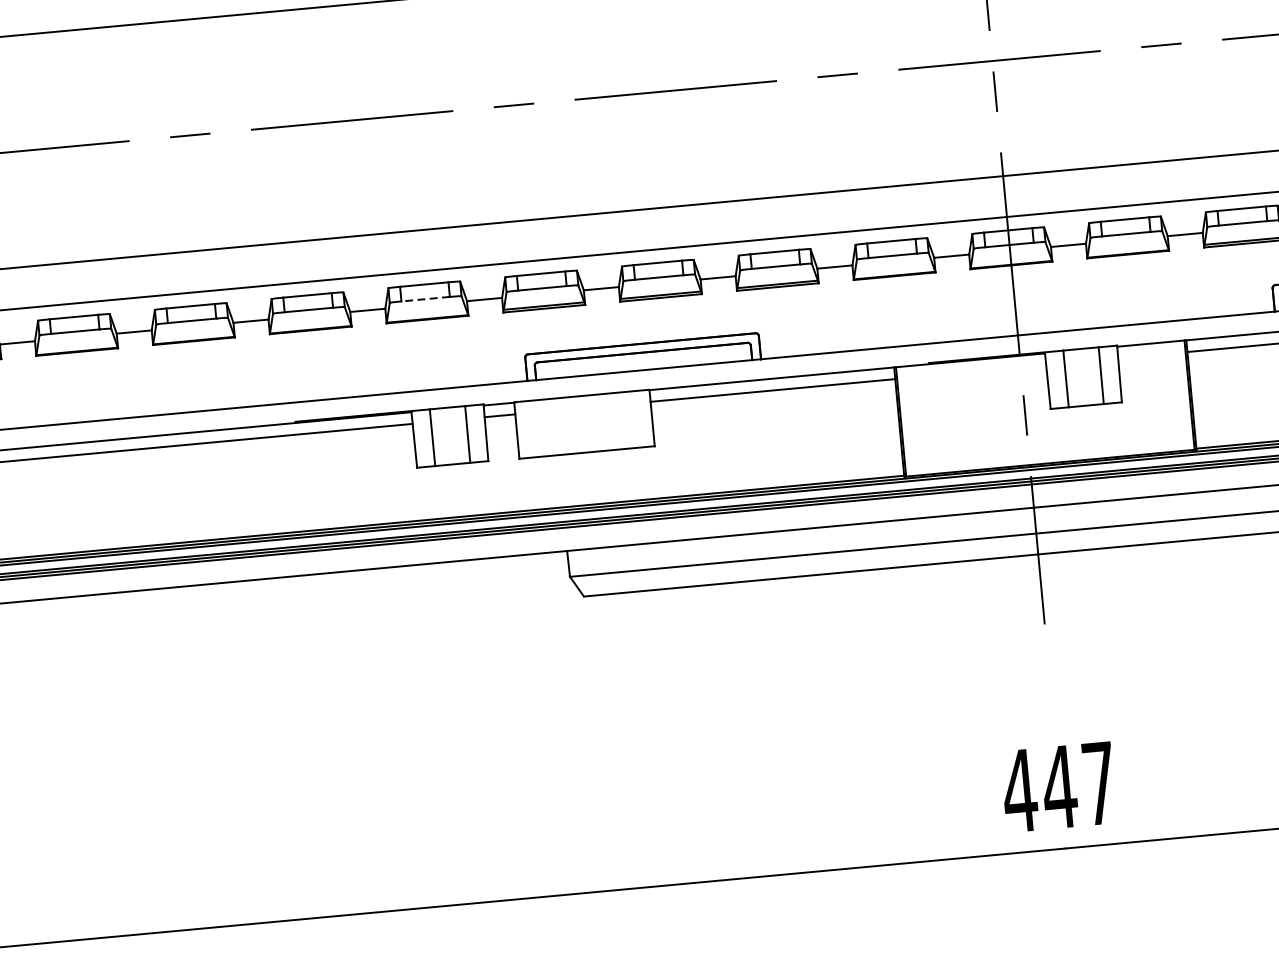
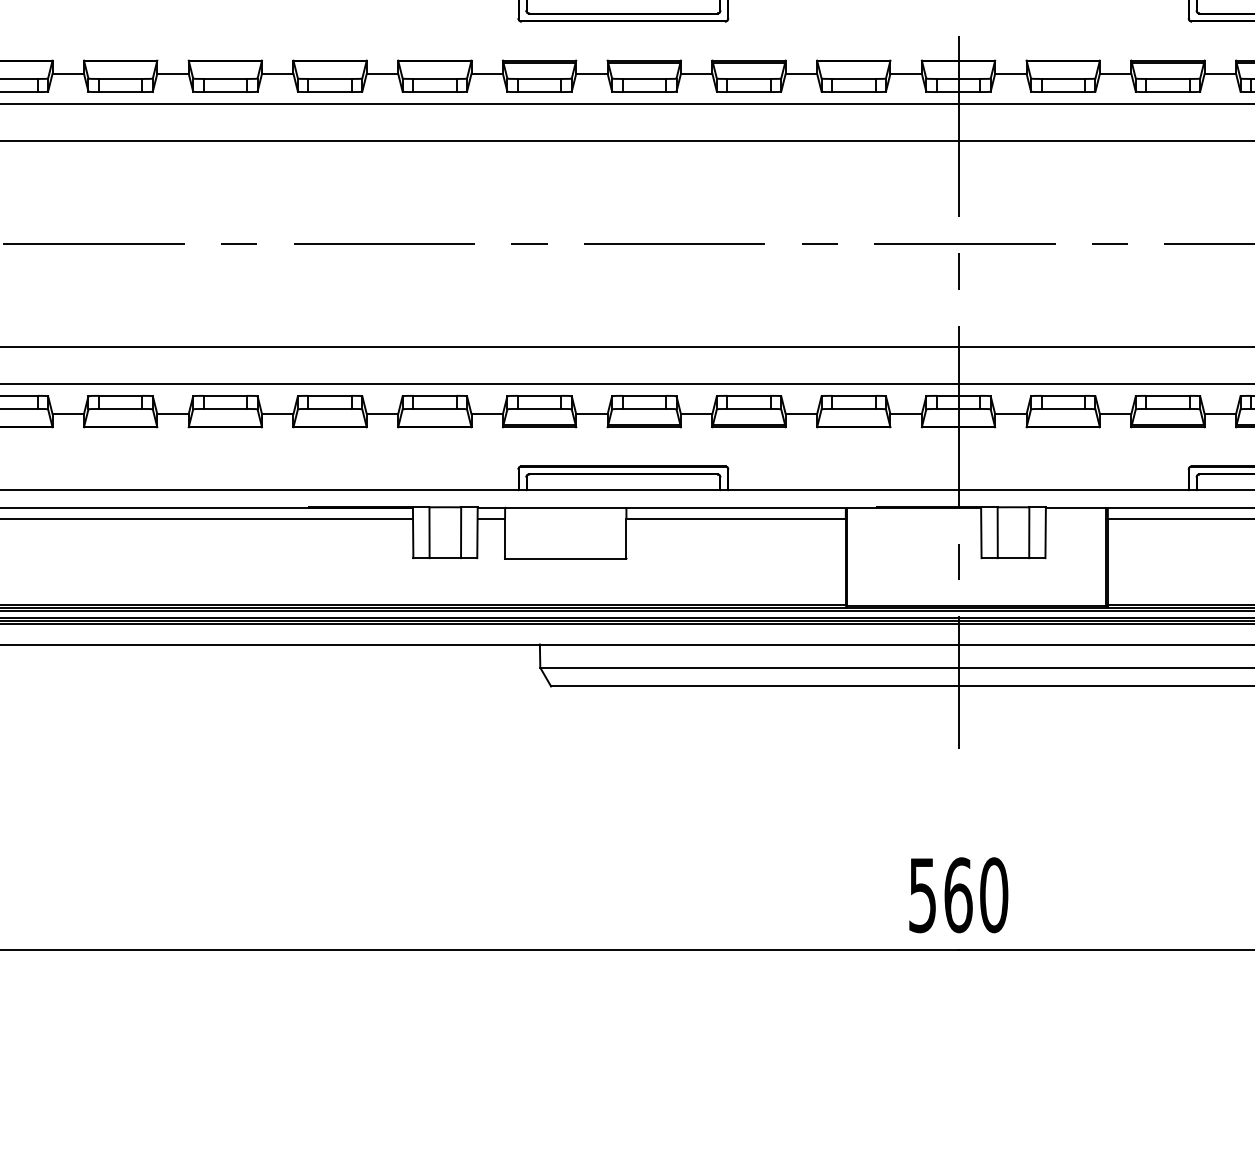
line: (425, 298) -> (434, 408), dashed -> solid
text: (1058, 787) -> (957, 895), 447 -> 560

